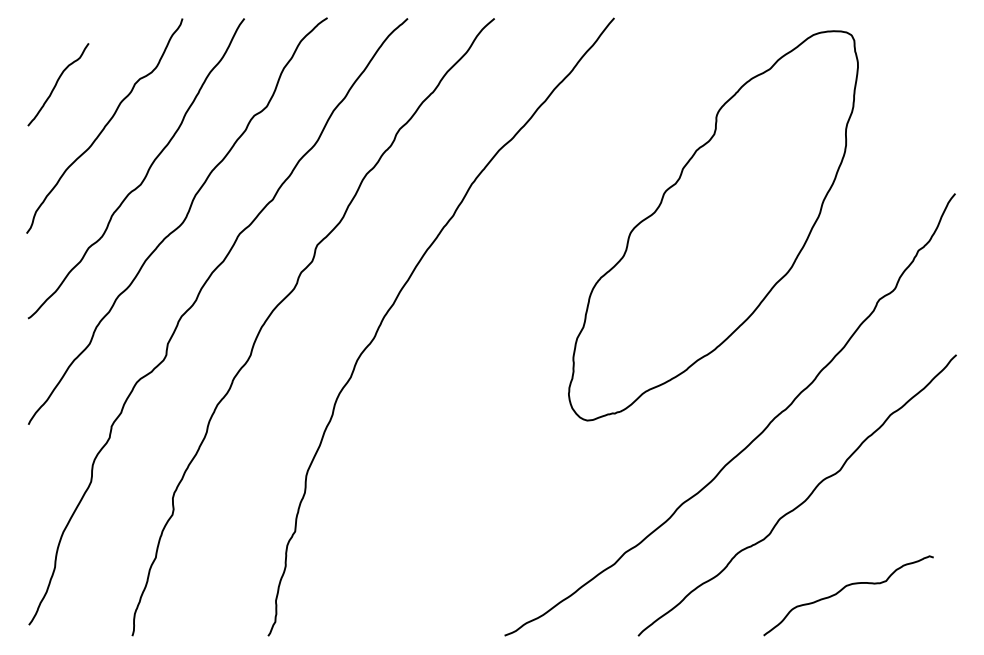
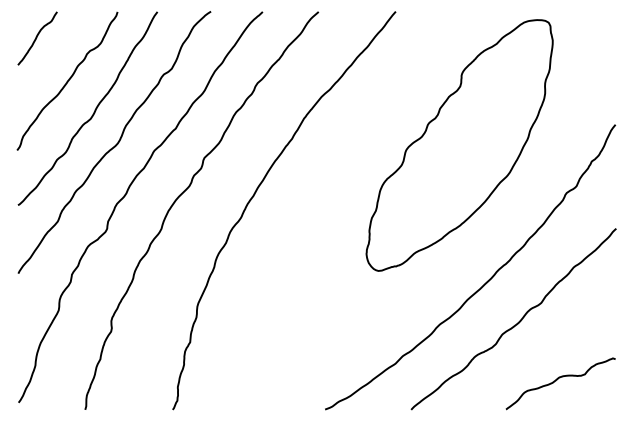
curve: (58, 83) -> (37, 37), moved
curve: (843, 590) -> (557, 380), moved

